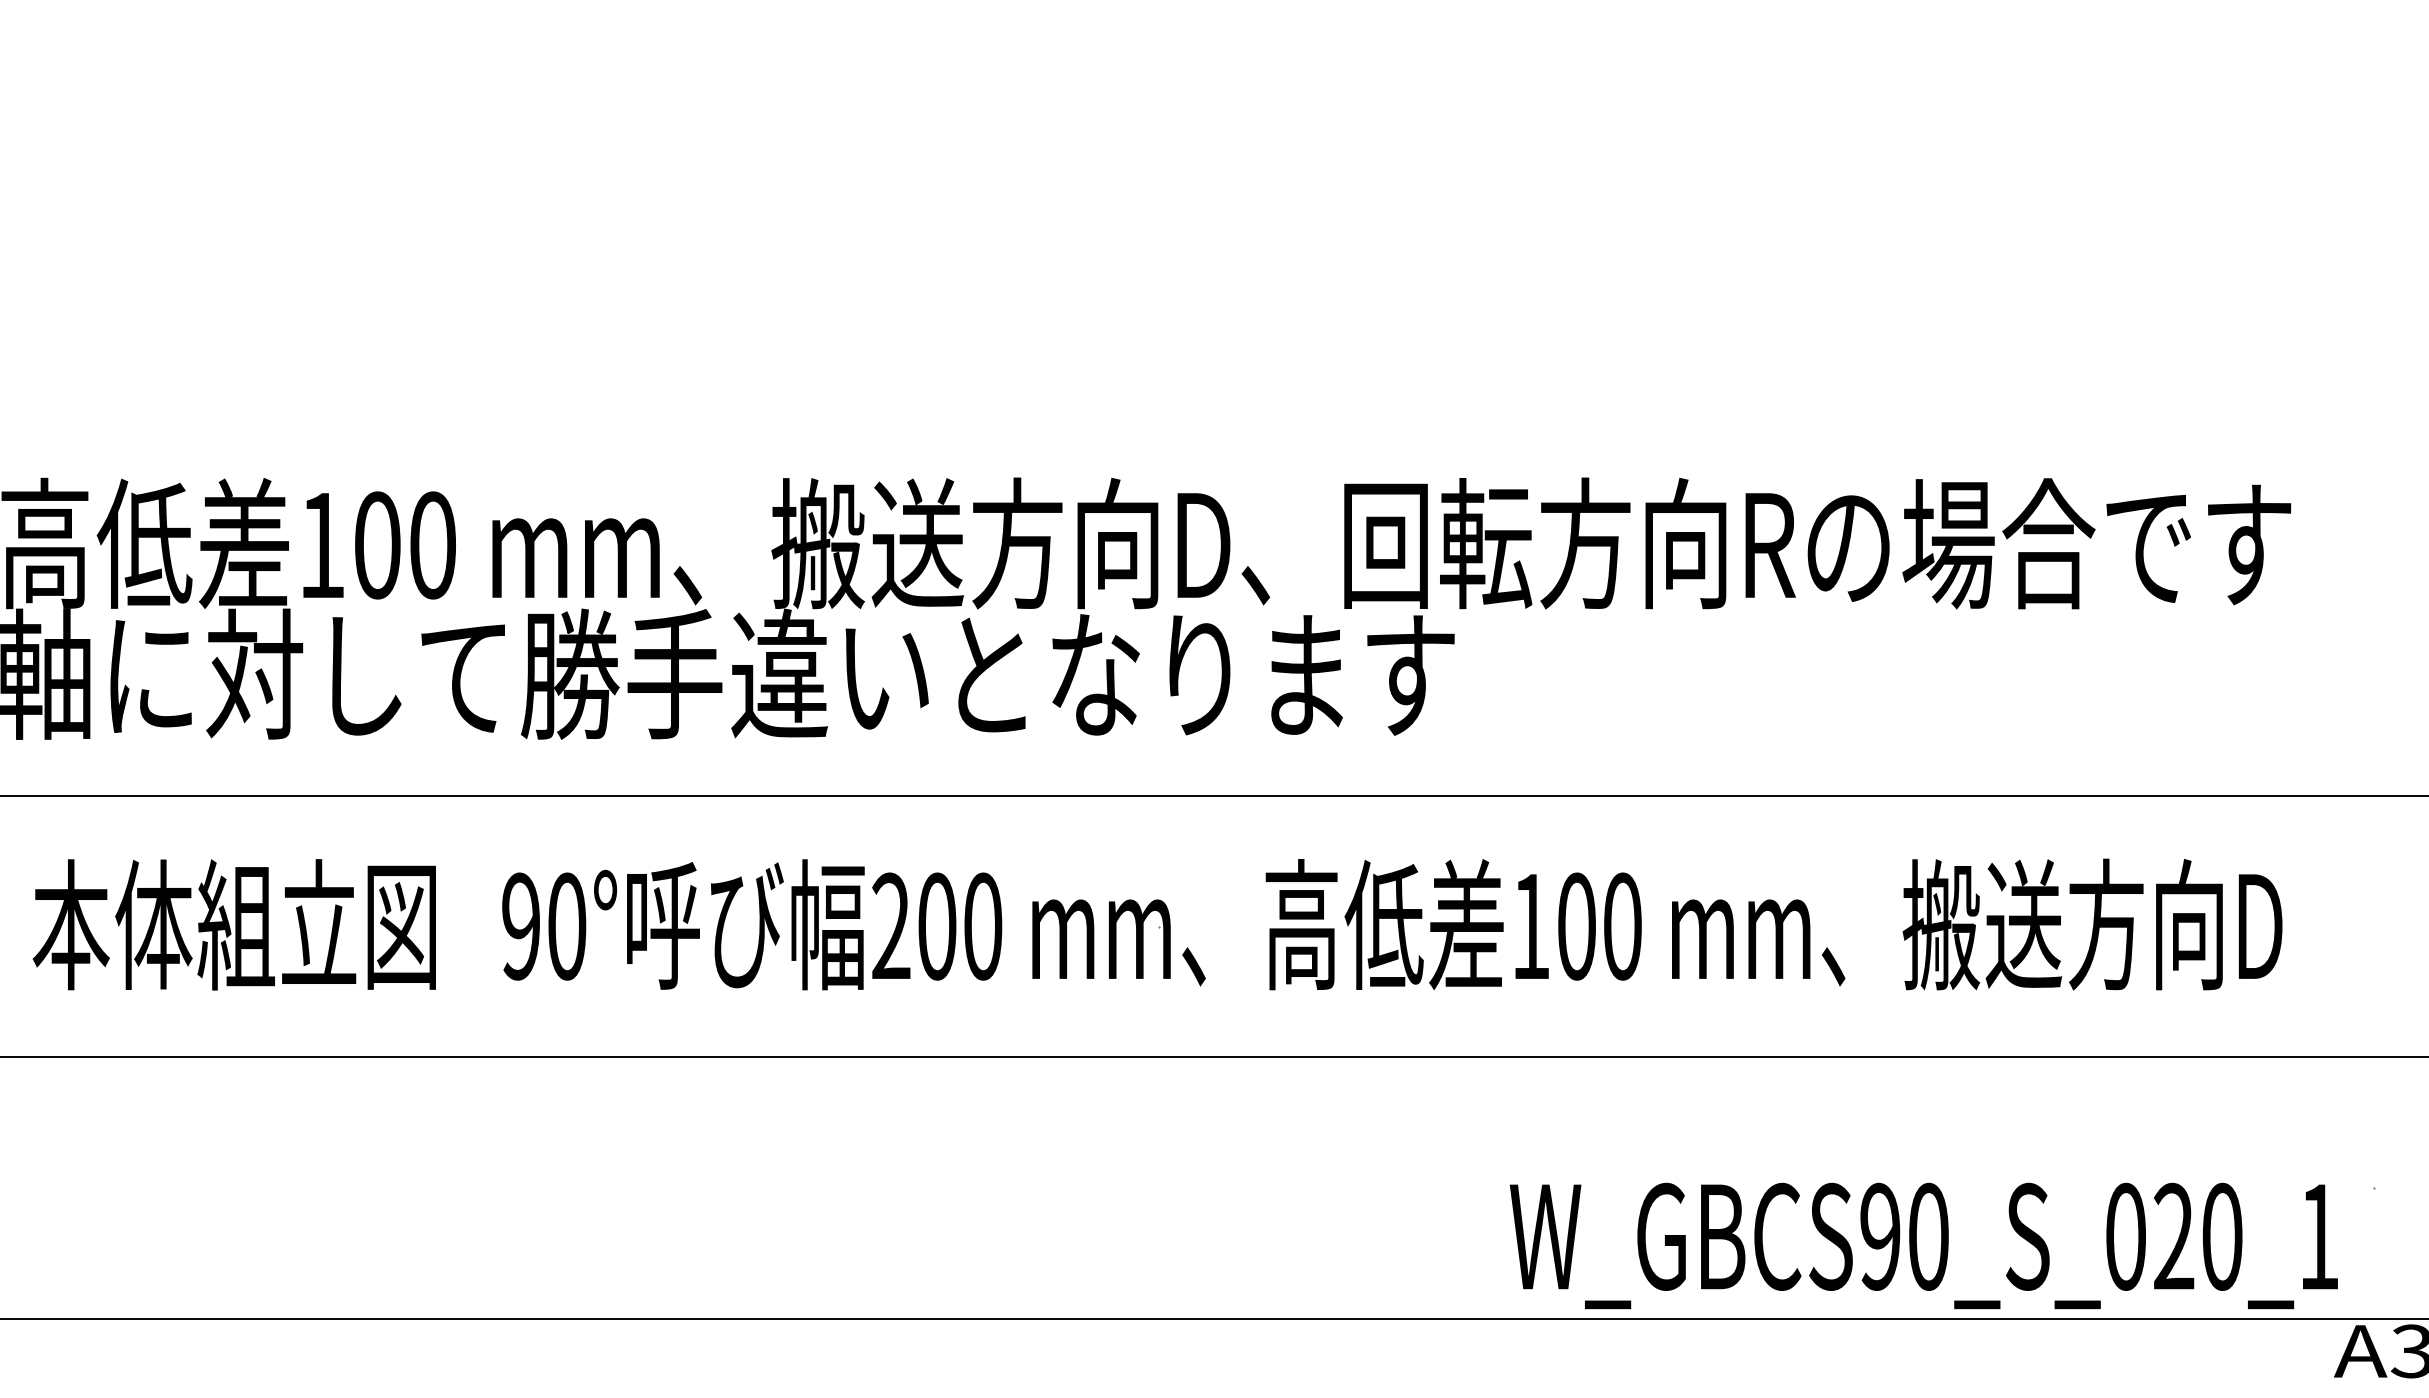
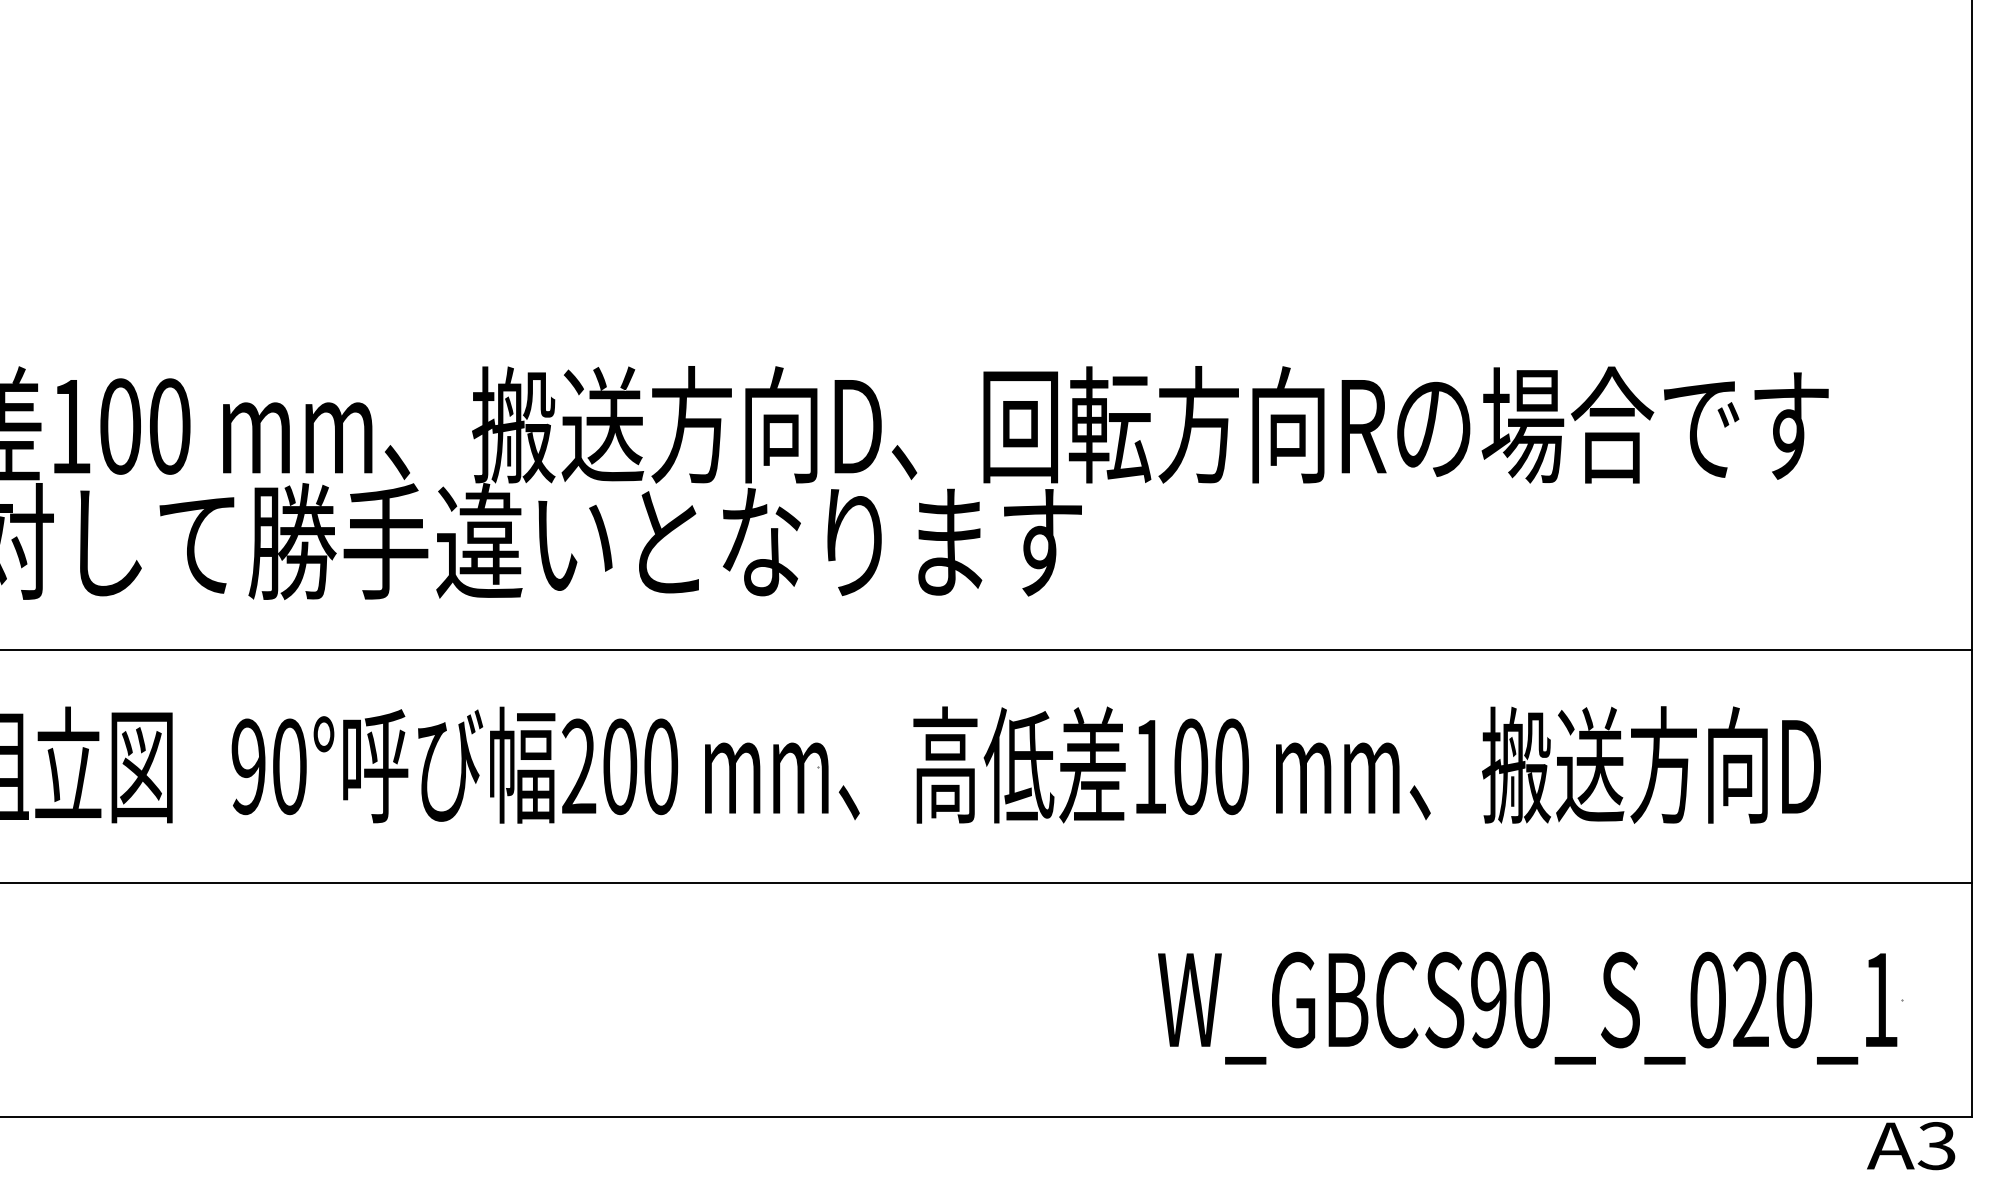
text: (1923, 1245) -> (1527, 1007), moved

